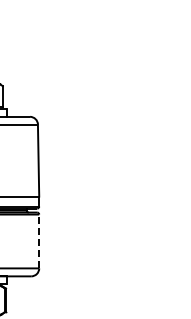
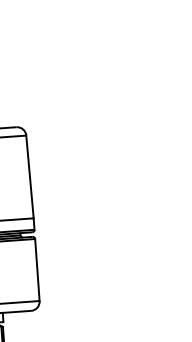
line: (39, 241) -> (37, 270), dashed -> solid

